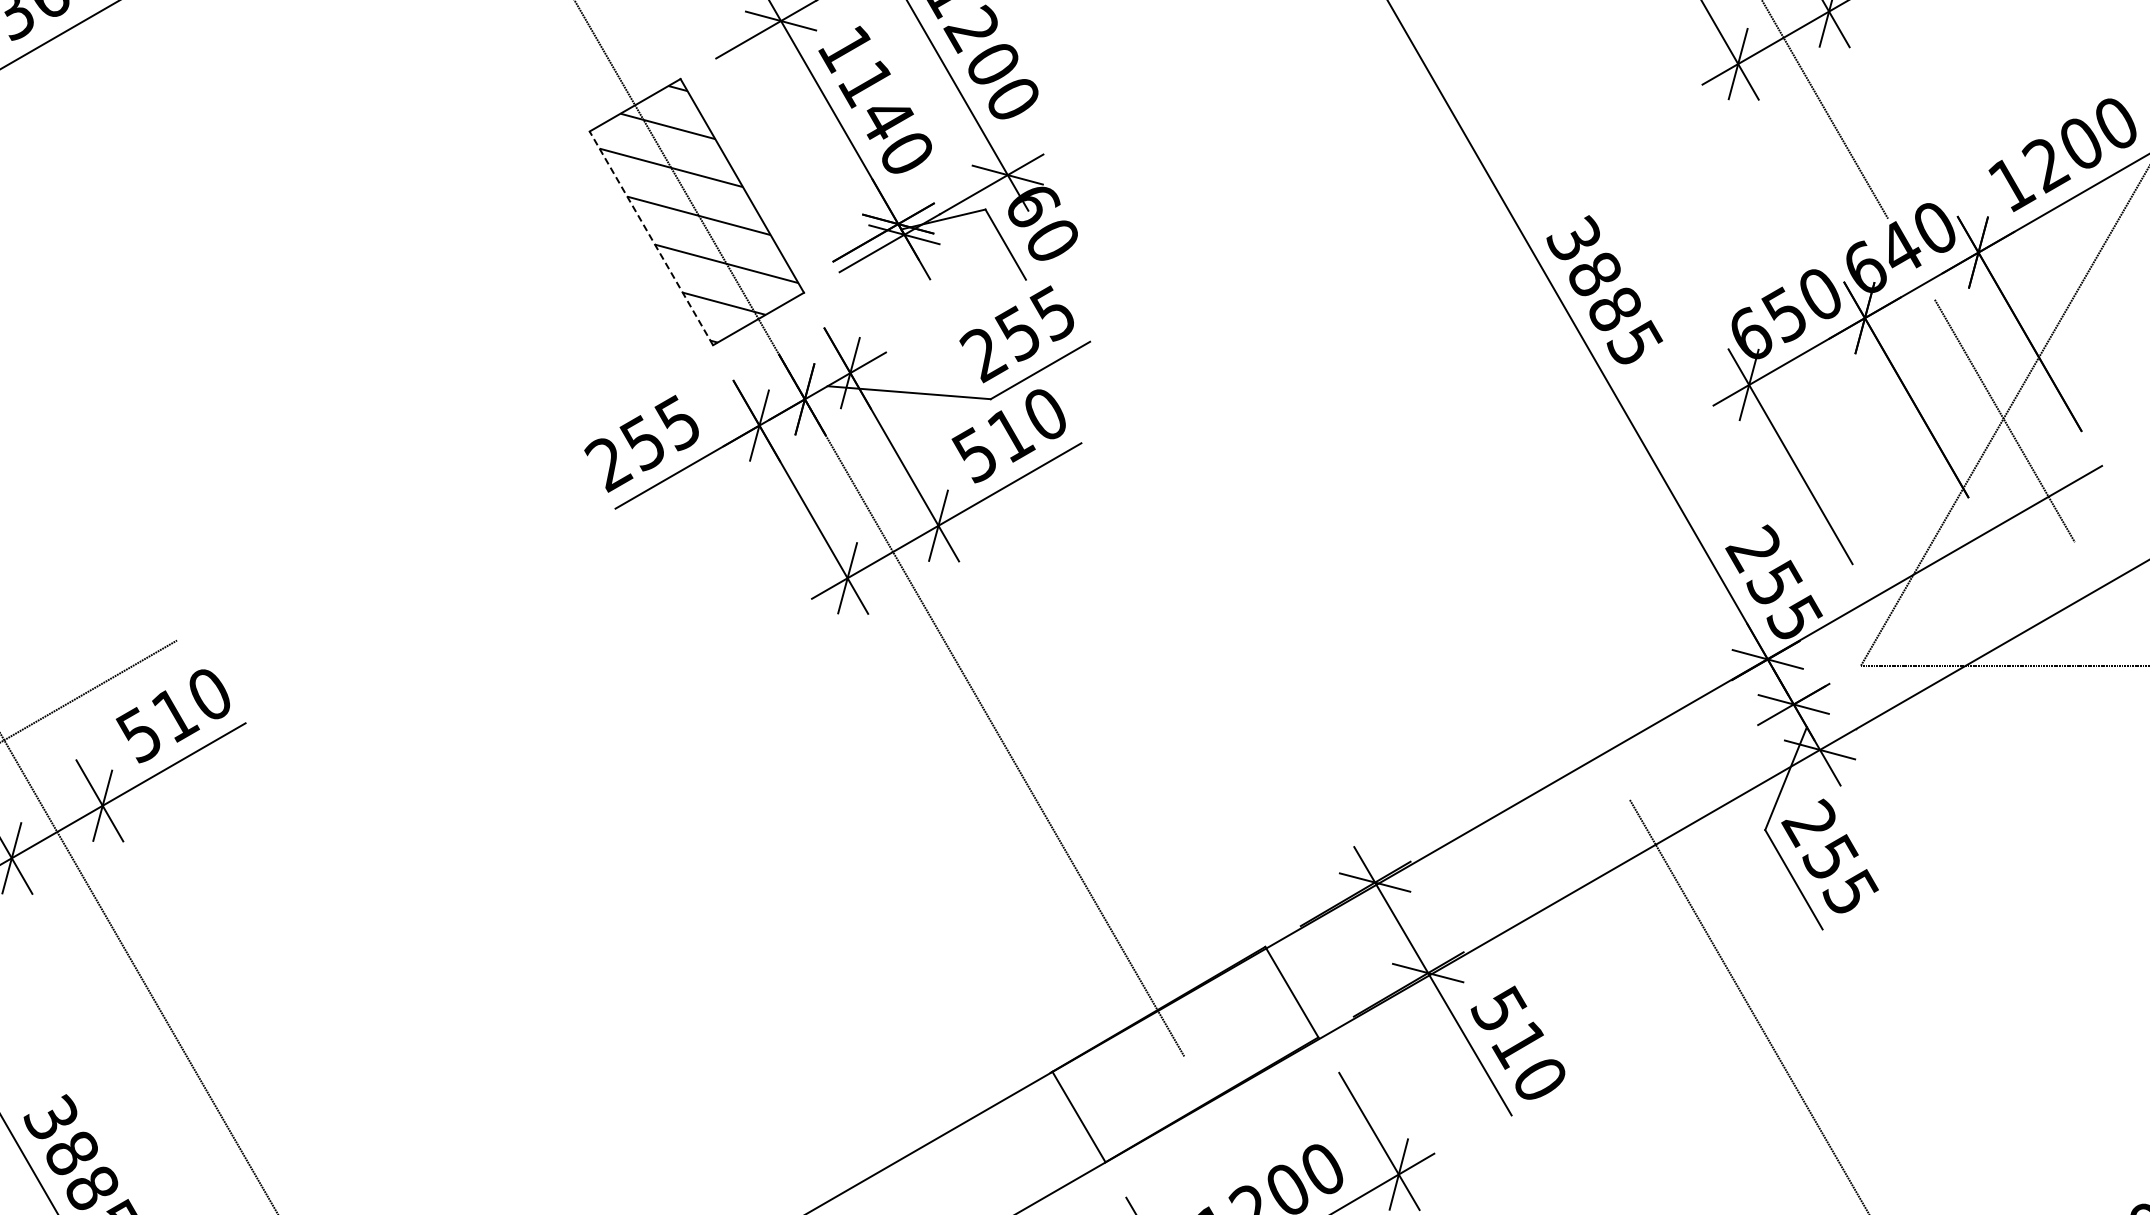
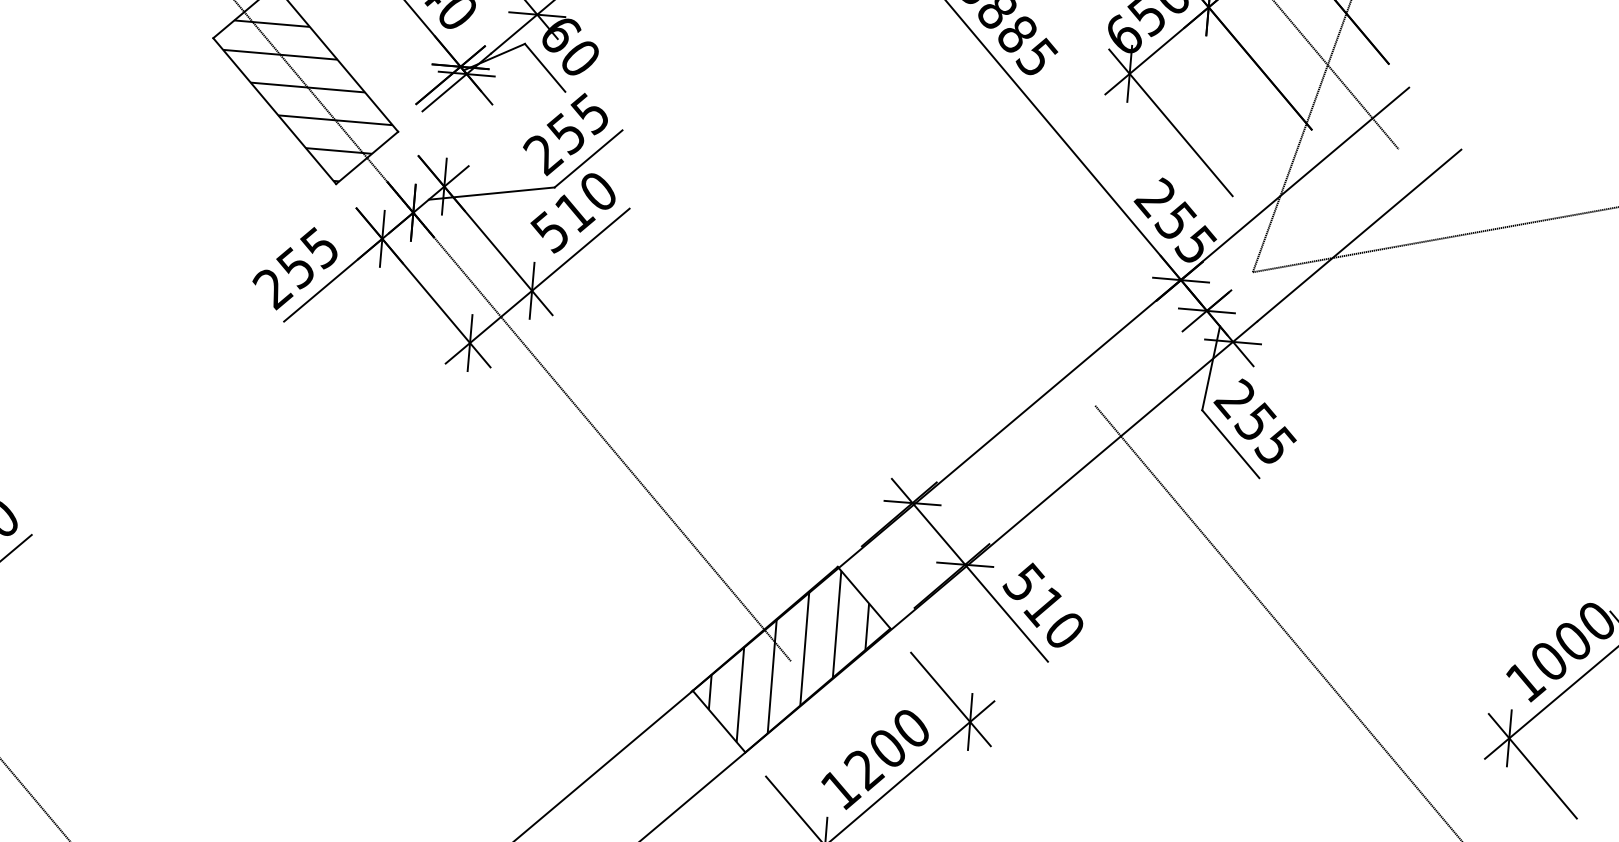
line: (651, 237) -> (274, 110), dashed -> solid
hatch: (1182, 1049) -> (788, 656), added

